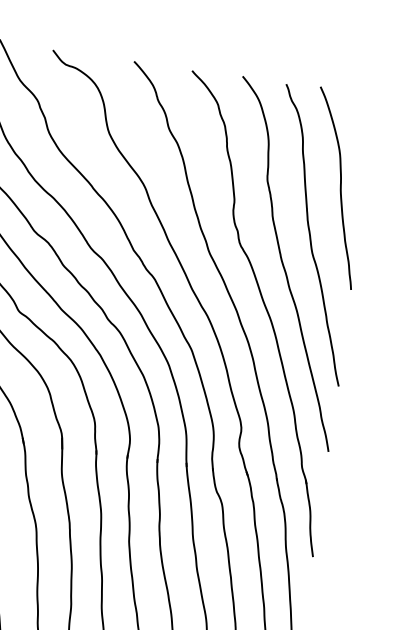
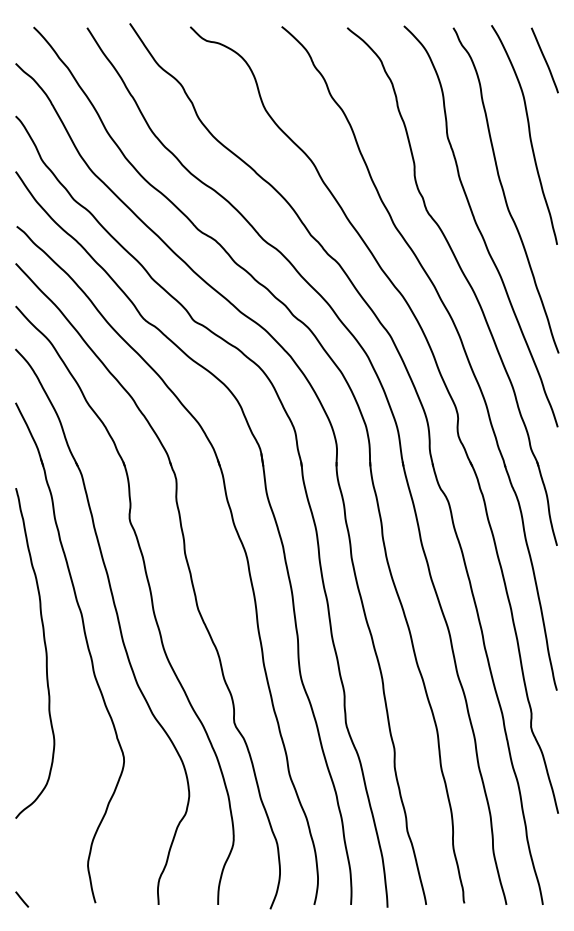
line: (363, 124) -> (544, 60), added

